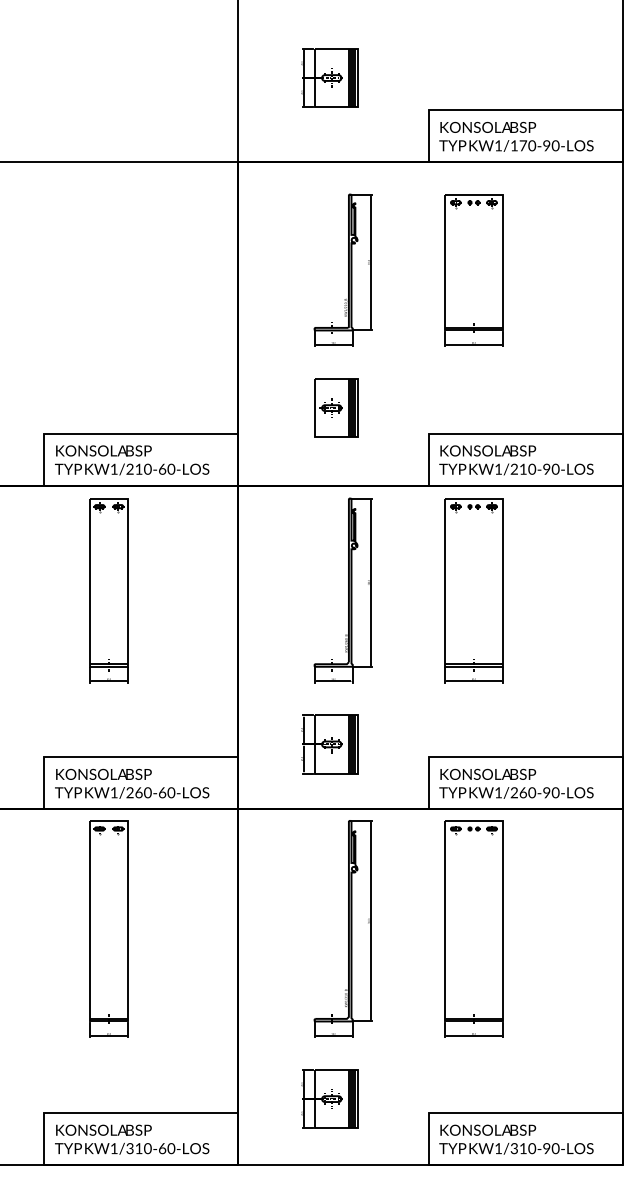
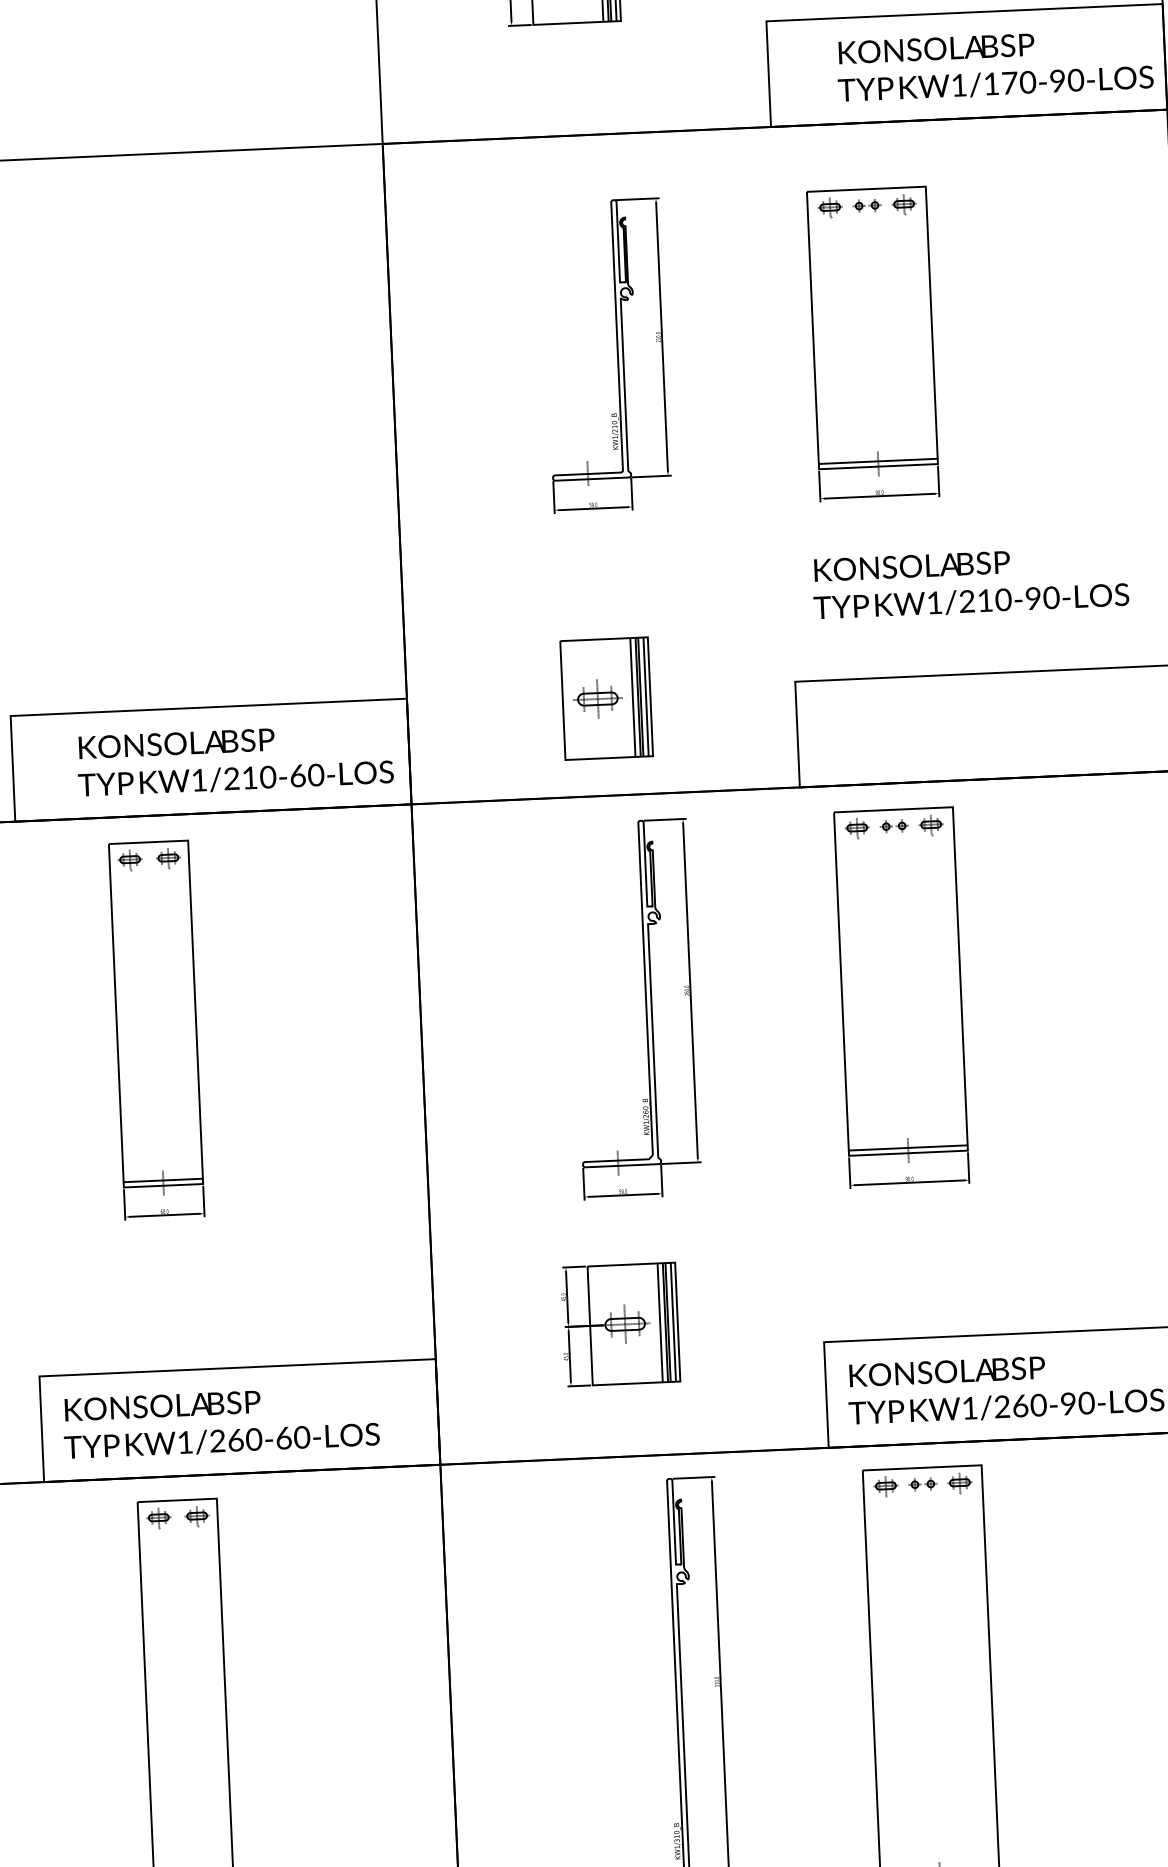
text: (516, 136) -> (995, 64), moved
part: (336, 407) -> (607, 697), moved
text: (132, 460) -> (235, 760), moved
text: (516, 460) -> (970, 583), moved

